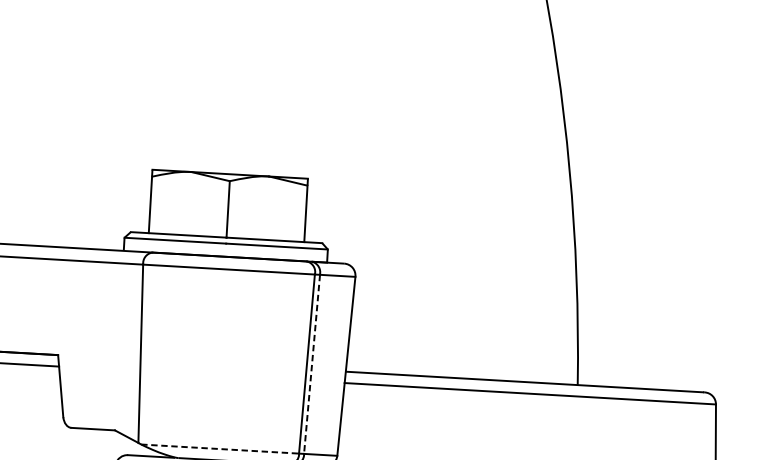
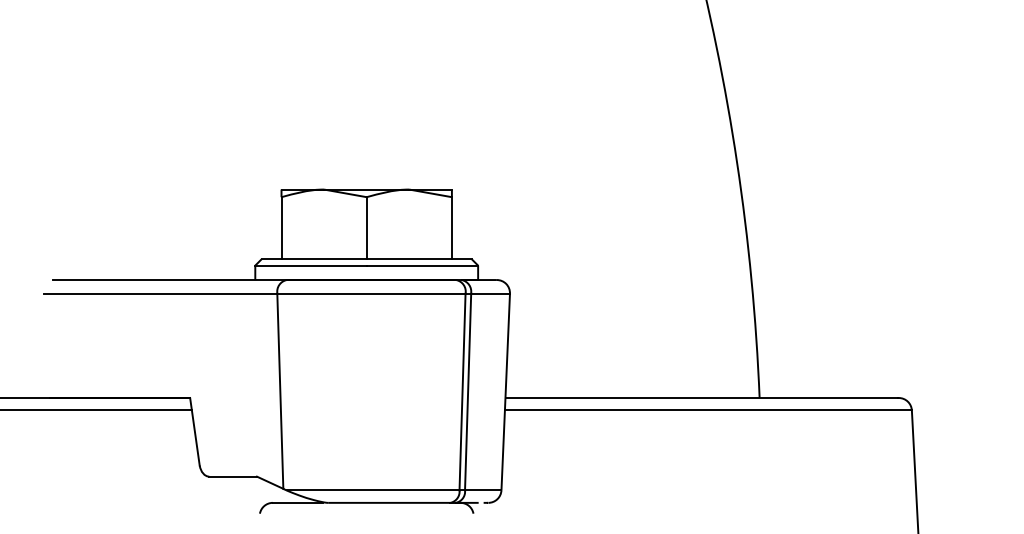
line: (312, 364) -> (468, 392), dashed -> solid
line: (220, 449) -> (373, 490), dashed -> solid

